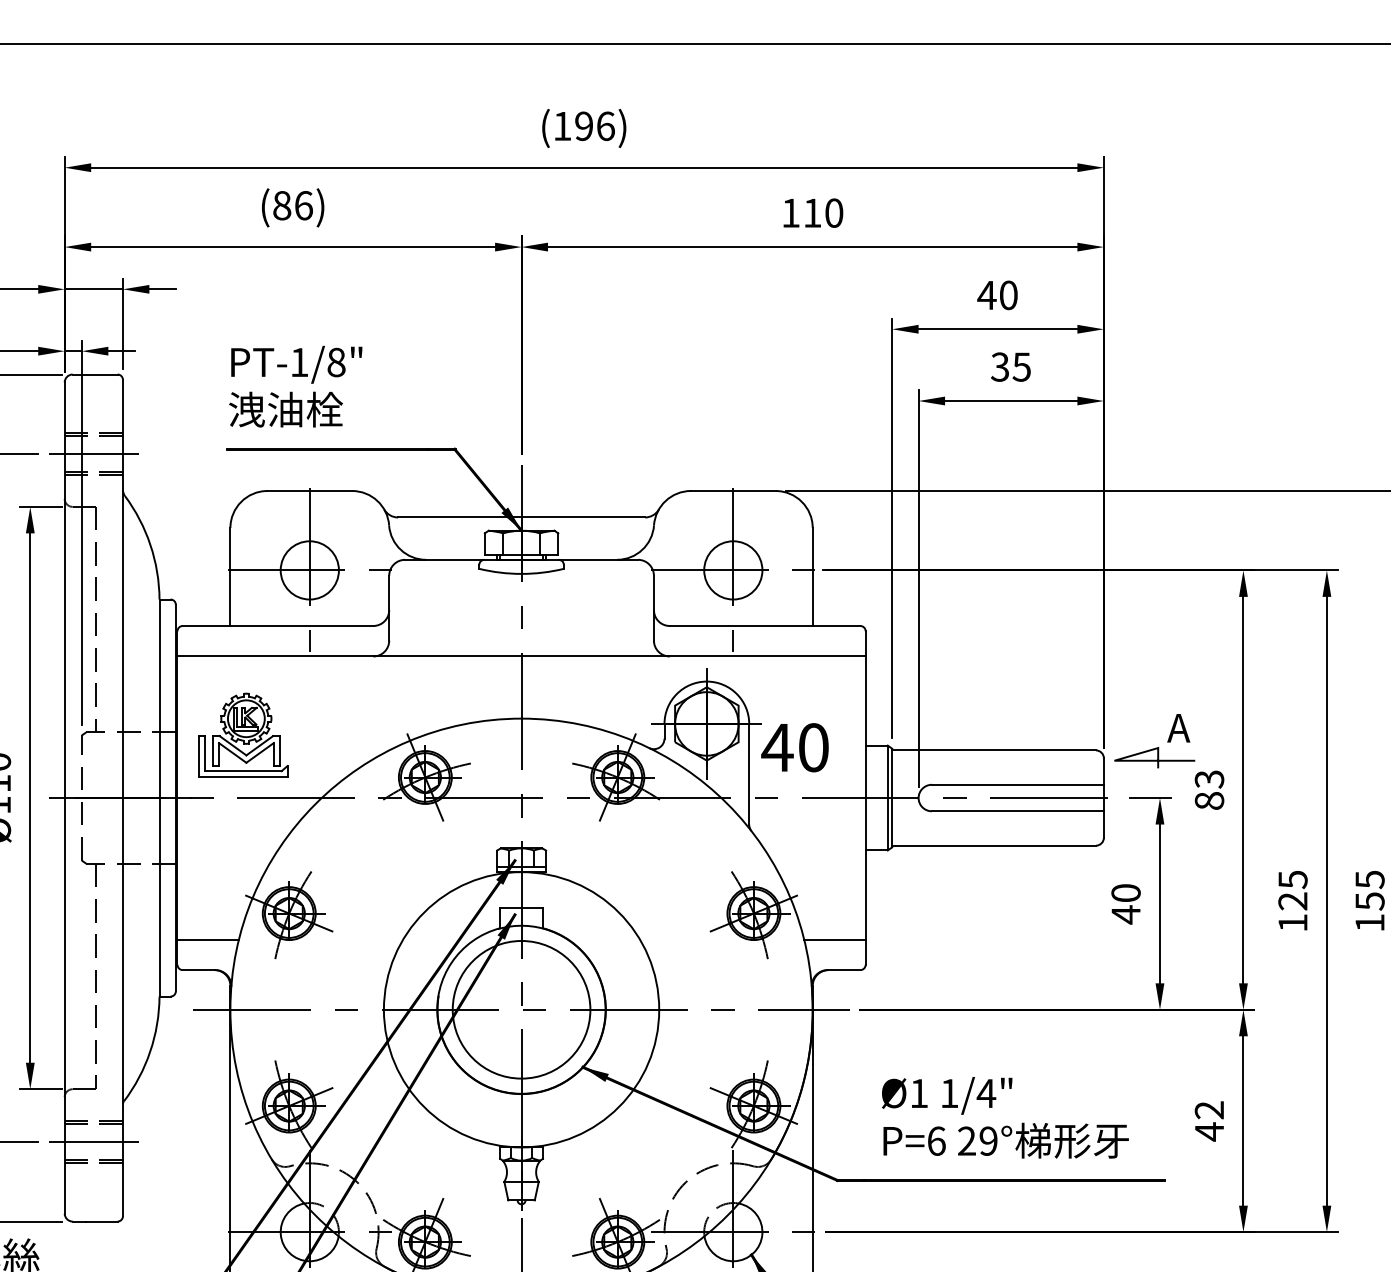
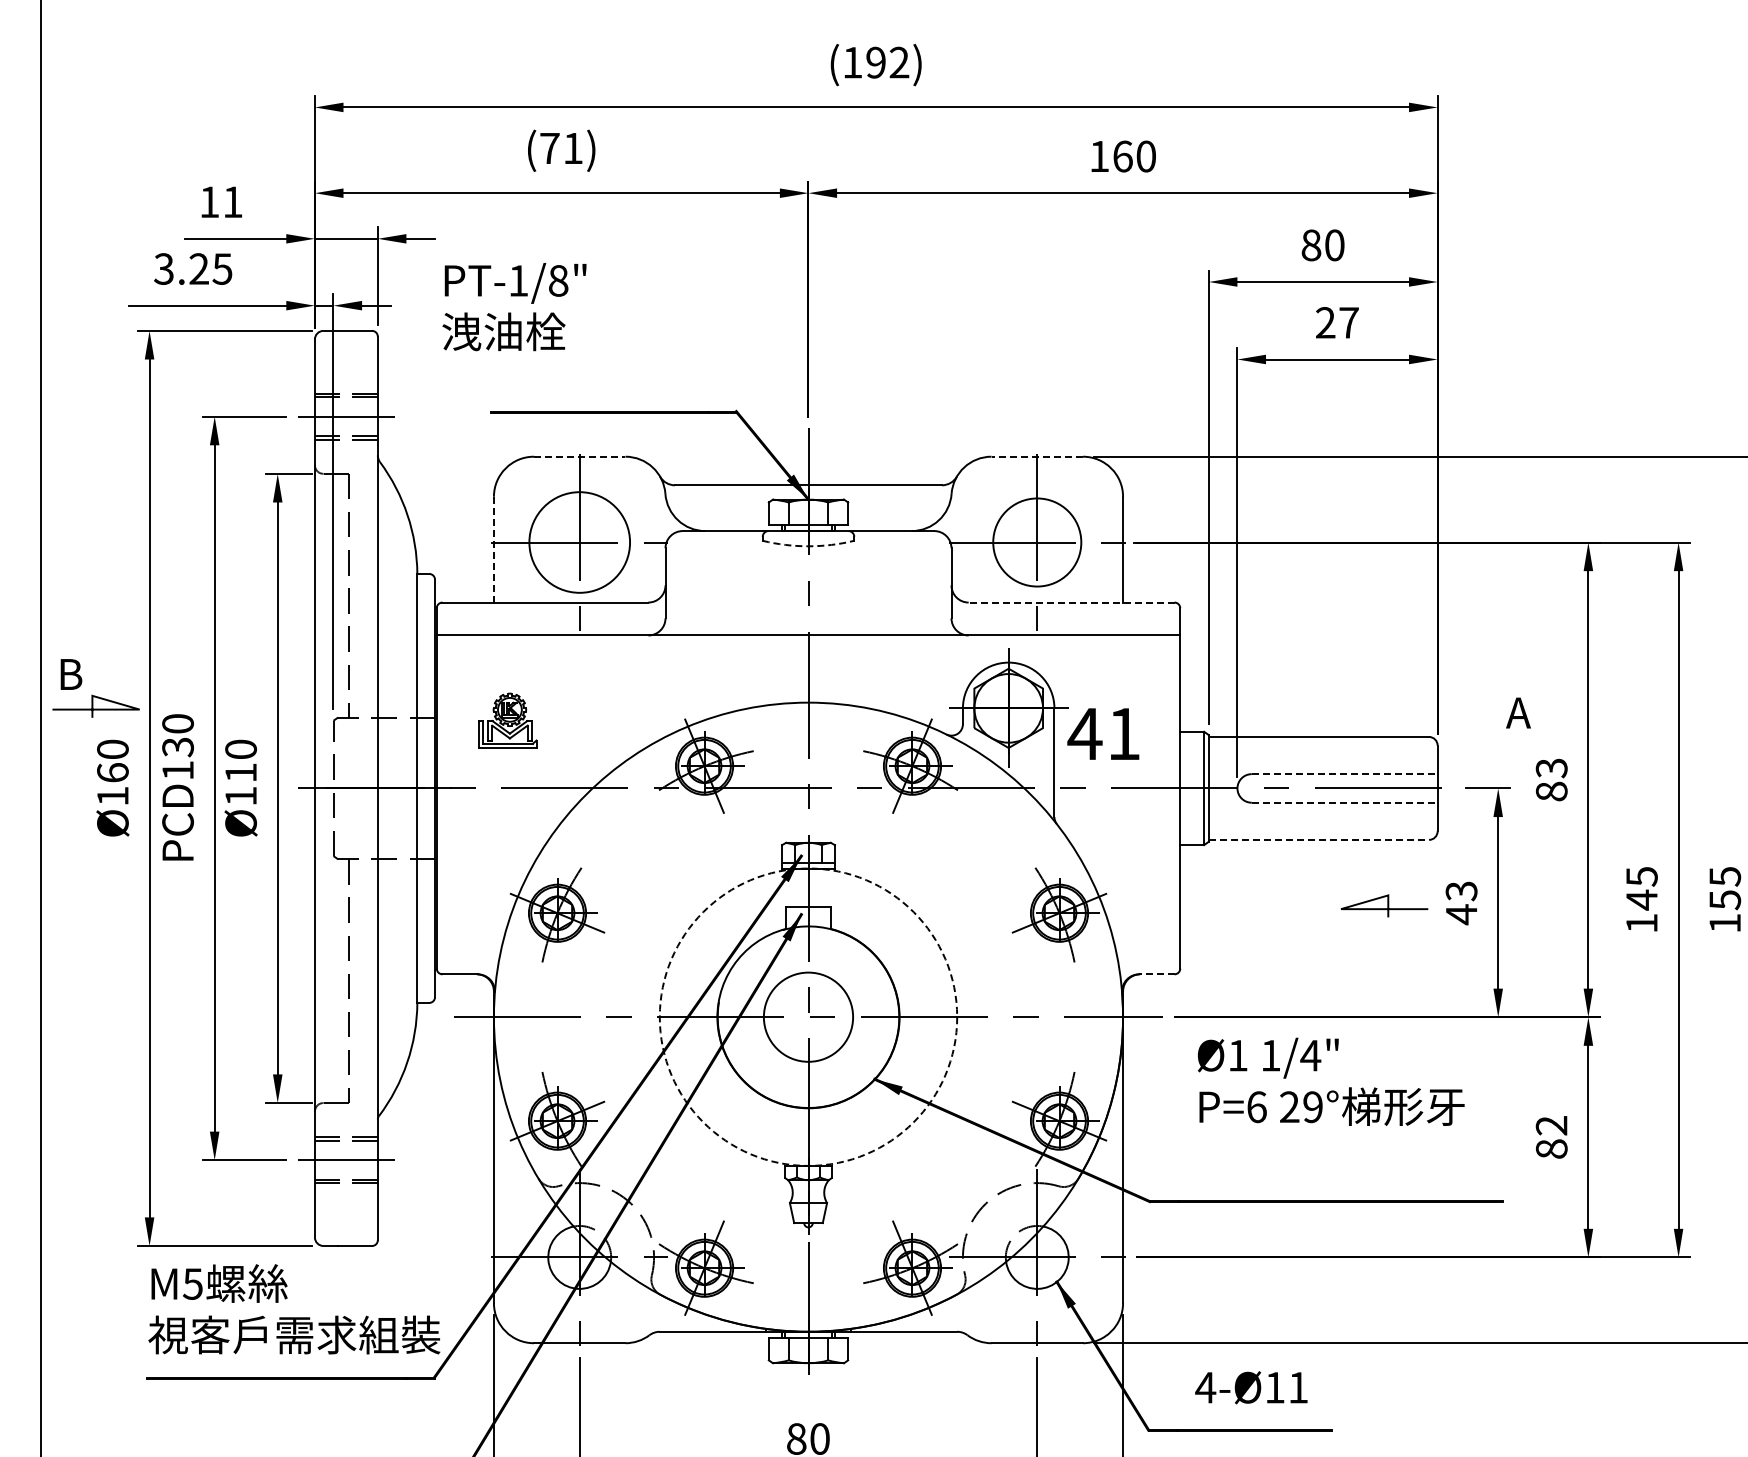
text: (605, 126) -> (899, 62), (196) -> (192)
text: (292, 205) -> (561, 148), (86) -> (71)
text: (812, 213) -> (1122, 156), 110 -> 160
text: (986, 295) -> (1310, 245), 40 -> 80
text: (1010, 366) -> (1336, 322), 35 -> 27
text: (295, 387) -> (514, 307), moved
line: (309, 490) -> (579, 456), solid -> dashed
line: (733, 490) -> (1037, 456), solid -> dashed
circle: (309, 570) -> (579, 542), size x1.6
circle: (732, 570) -> (1036, 542), size x1.4
arc: (521, 574) -> (808, 546), solid -> dashed
line: (230, 576) -> (493, 549), solid -> dashed
line: (765, 625) -> (1071, 602), solid -> dashed
part: (242, 735) -> (507, 720), size x0.6
text: (814, 747) -> (1124, 733), 40 -> 41
line: (1157, 757) -> (1387, 905), moved
line: (1017, 785) -> (1344, 774), solid -> dashed
line: (1017, 811) -> (1344, 802), solid -> dashed
line: (994, 845) -> (1319, 839), solid -> dashed
text: (1125, 893) -> (1461, 891), 40 -> 43
text: (1292, 900) -> (1641, 899), 125 -> 145
line: (207, 939) -> (469, 941), removed
line: (834, 939) -> (1146, 941), removed
line: (843, 970) -> (1156, 974), solid -> dashed
circle: (521, 1009) -> (808, 1016), size x0.6
circle: (521, 1009) -> (808, 1016), solid -> dashed
text: (1004, 1117) -> (1330, 1081), moved
text: (1209, 1131) -> (1551, 1148), 42 -> 82

